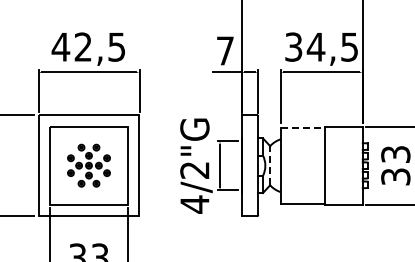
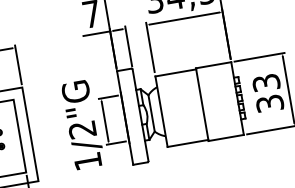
line: (302, 127) -> (175, 72), dashed -> solid
line: (270, 165) -> (151, 113), dashed -> solid
text: (194, 204) -> (87, 161), 4/2"G -> 1/2"G

